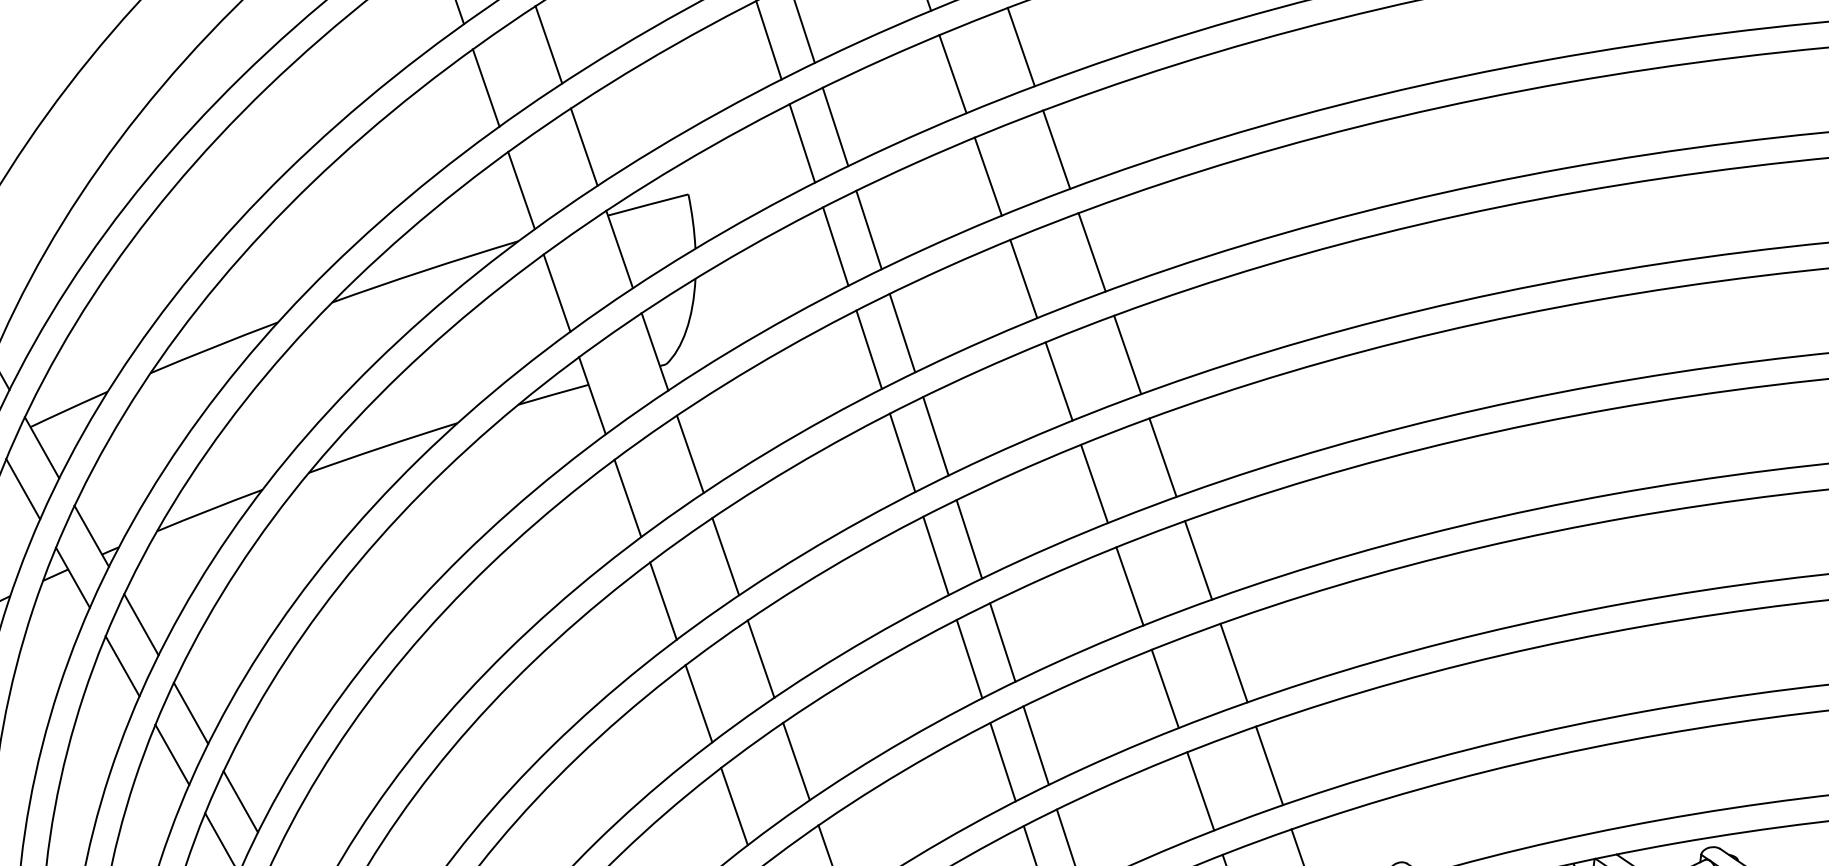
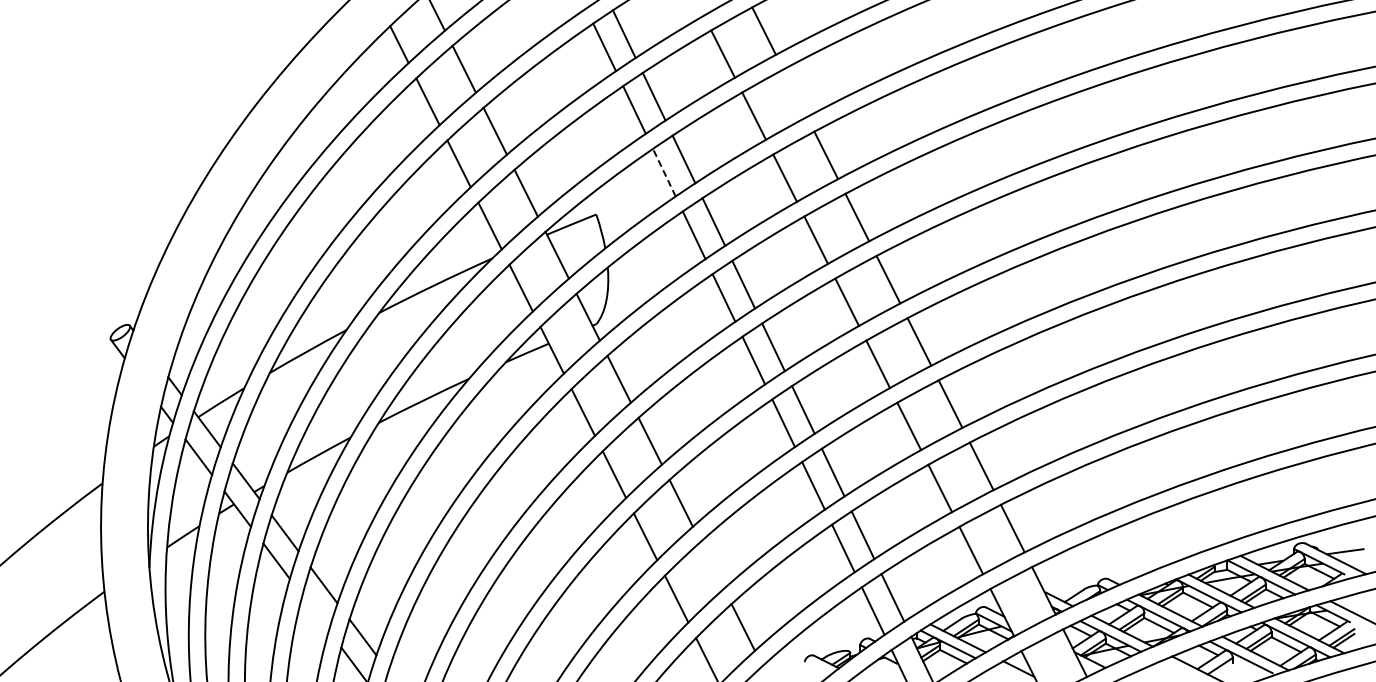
line: (1021, 45) -> (795, 92), removed
line: (802, 143) -> (664, 172), solid -> dashed
line: (172, 753) -> (315, 612), removed
line: (795, 760) -> (711, 564), removed

